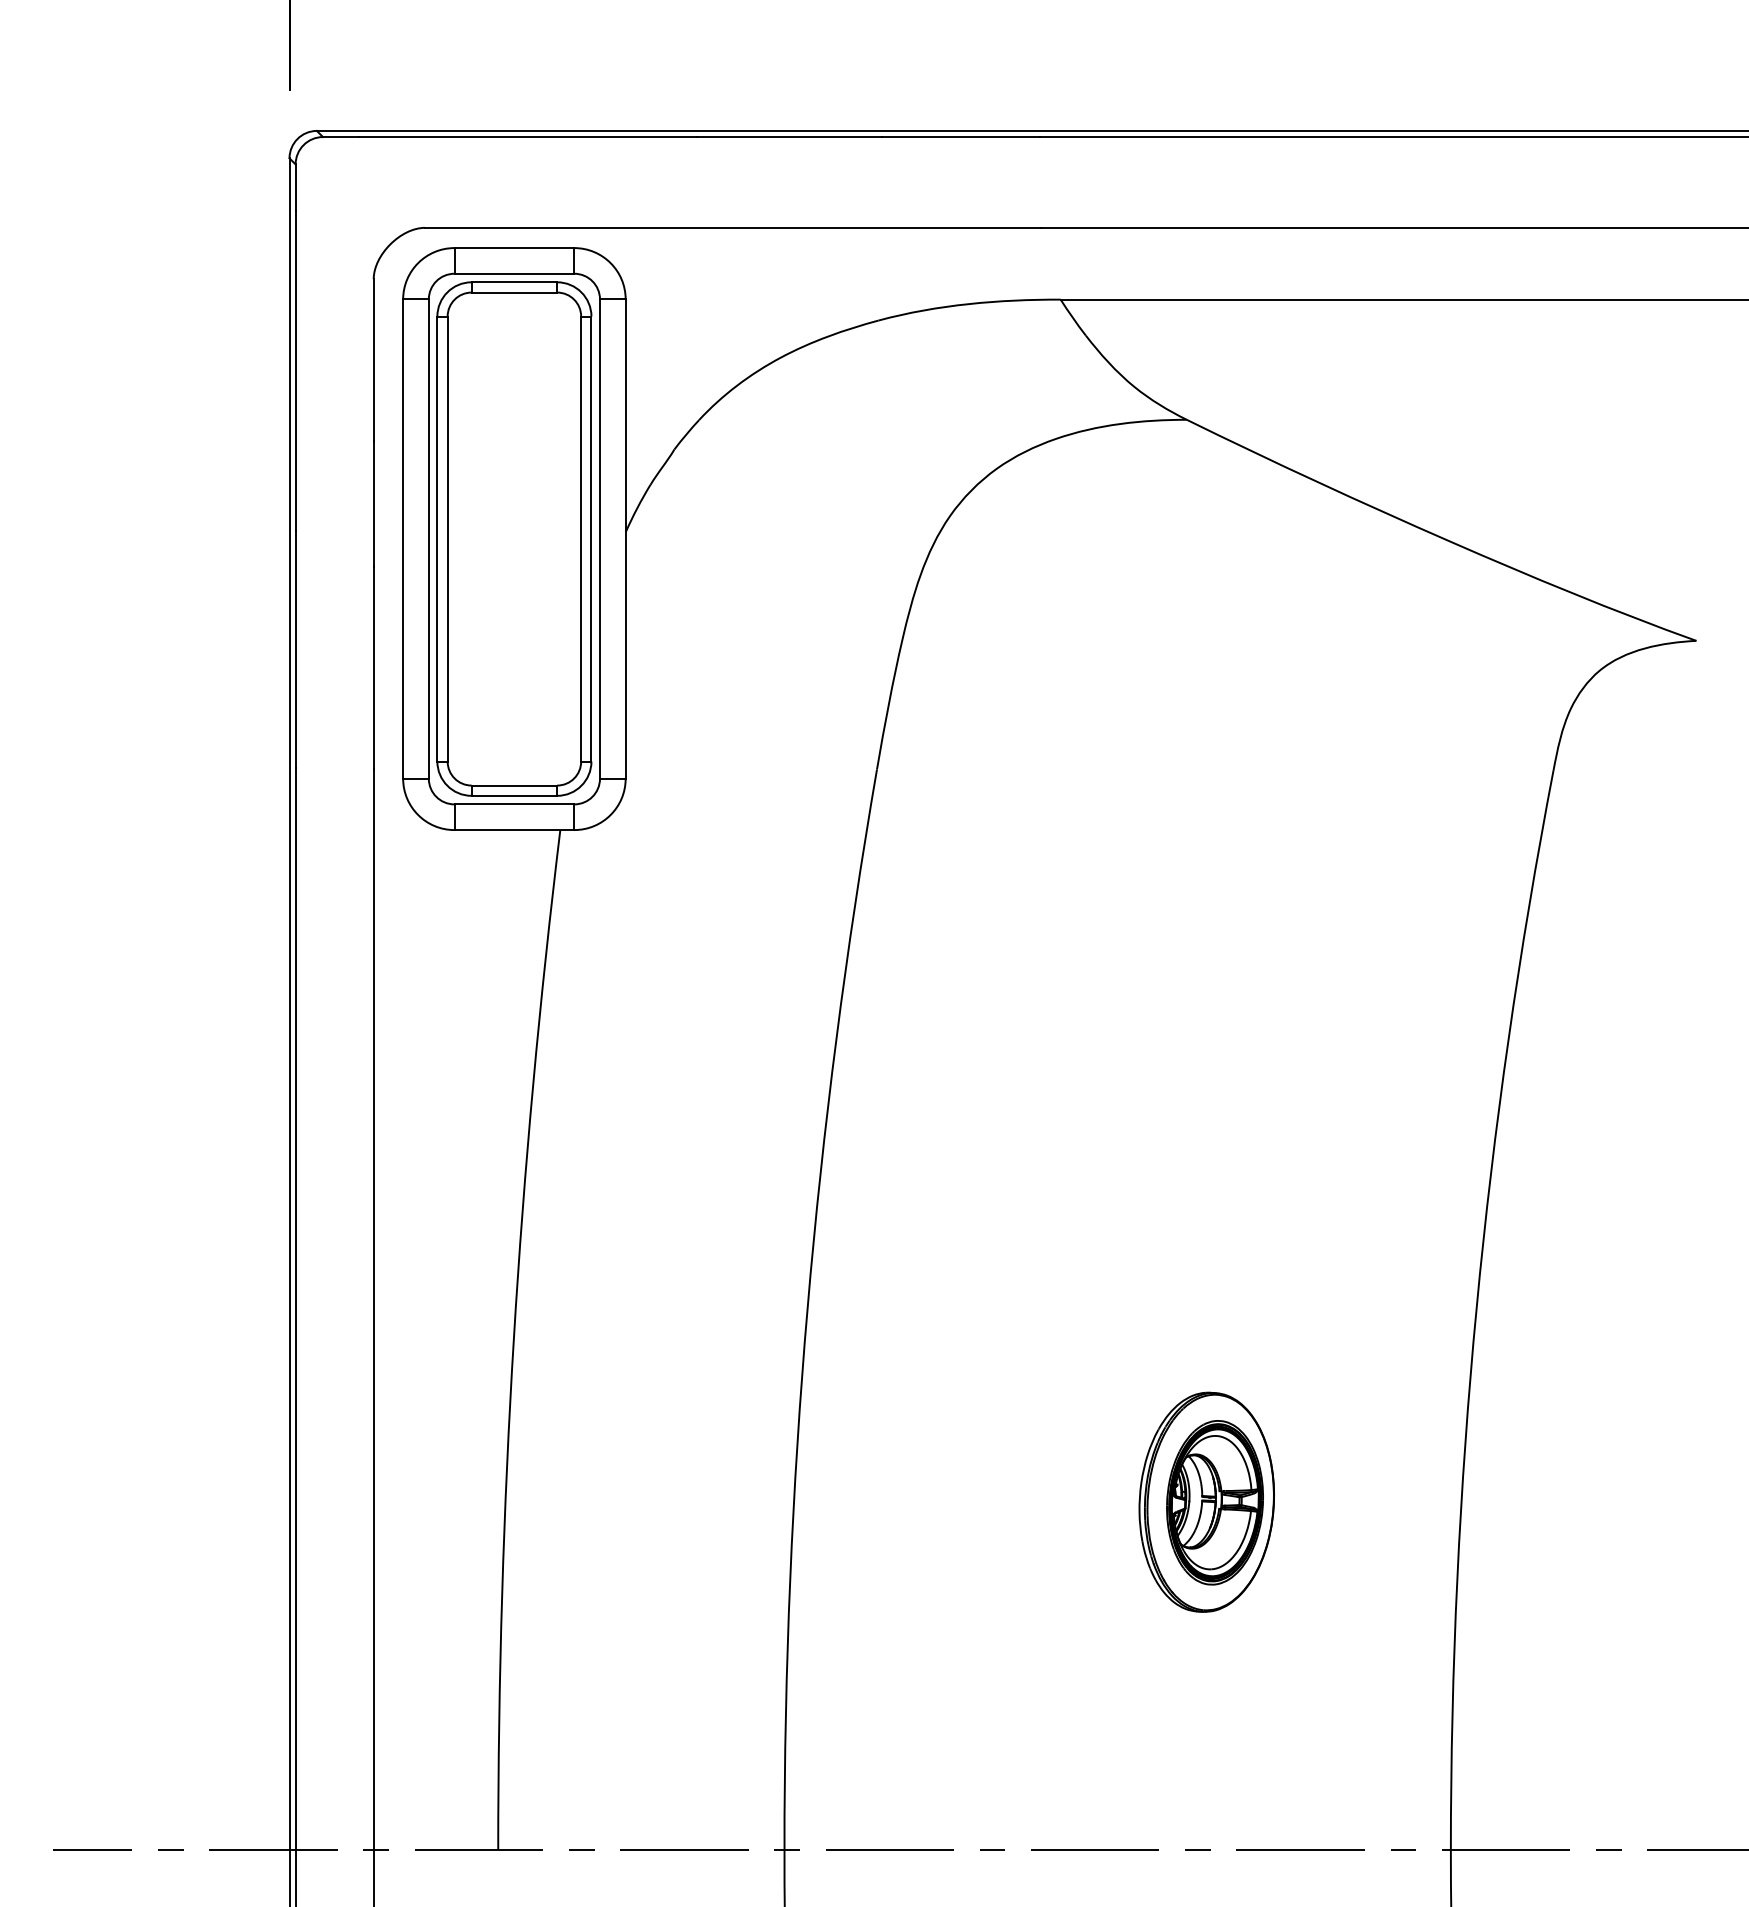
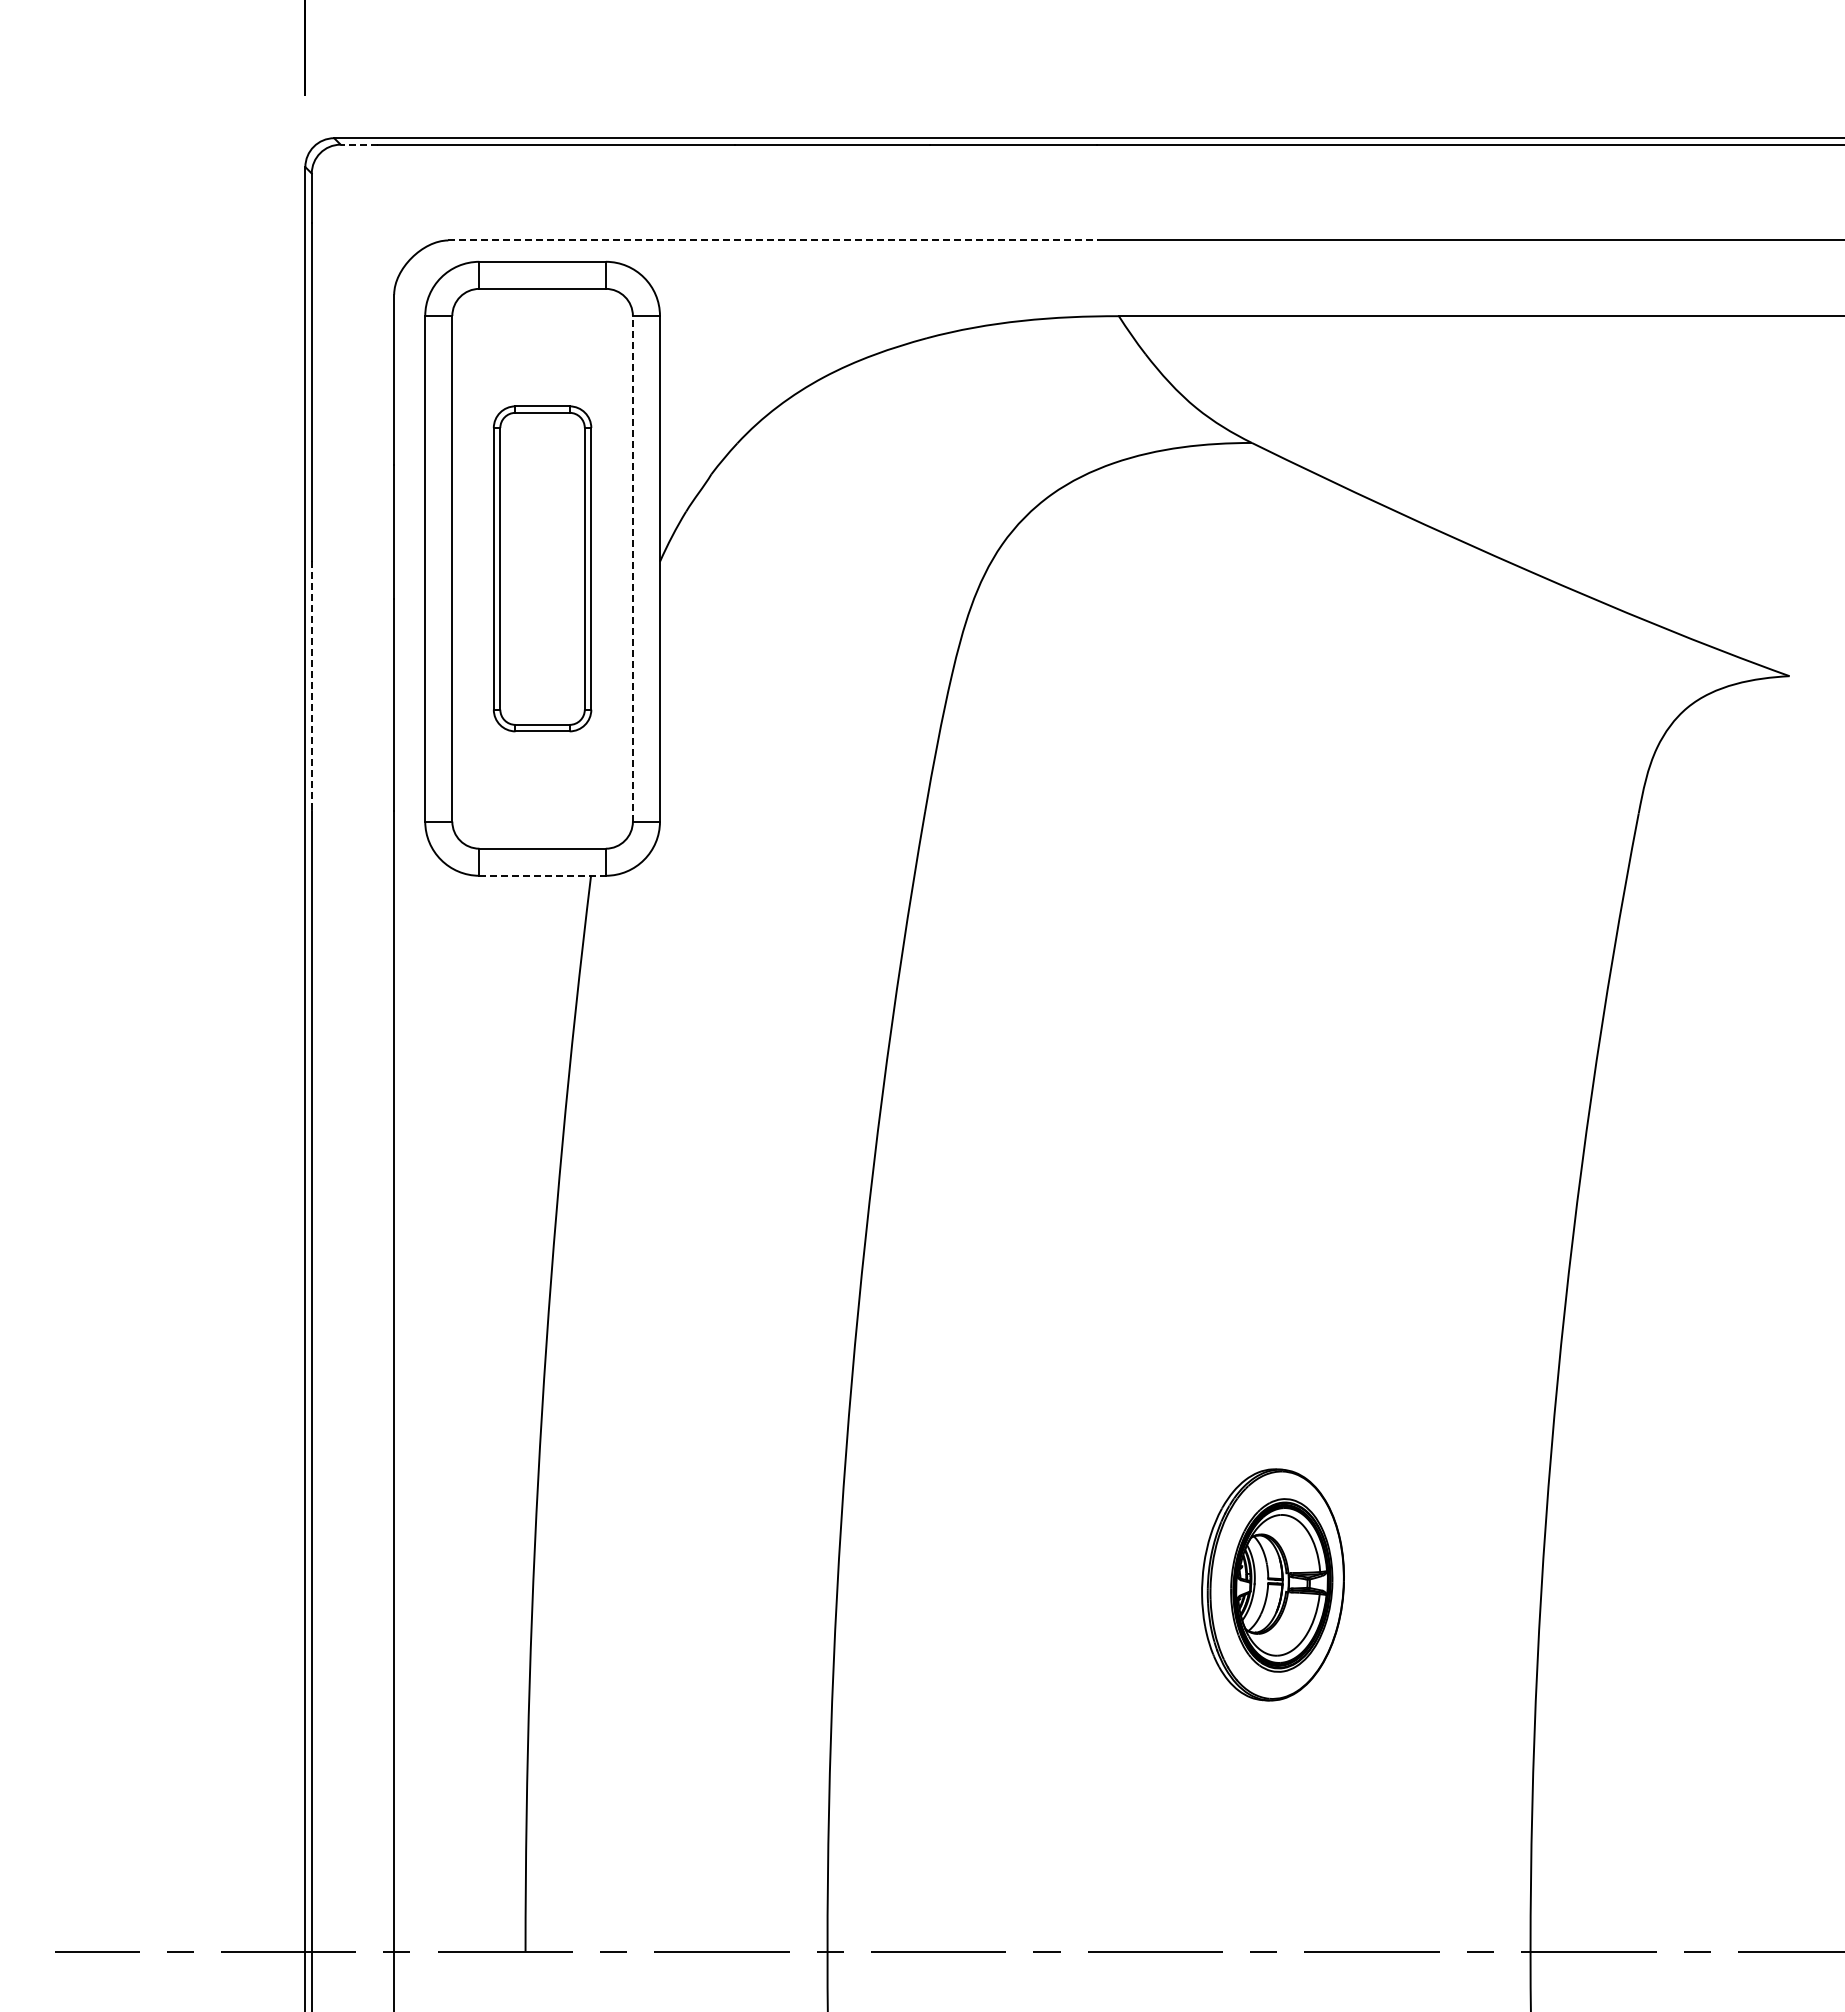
line: (340, 136) -> (359, 144), solid -> dashed
line: (733, 227) -> (773, 240), solid -> dashed
part: (514, 538) -> (542, 568), size x0.6
line: (599, 538) -> (632, 568), solid -> dashed
line: (295, 650) -> (311, 686), solid -> dashed
line: (515, 829) -> (543, 875), solid -> dashed

